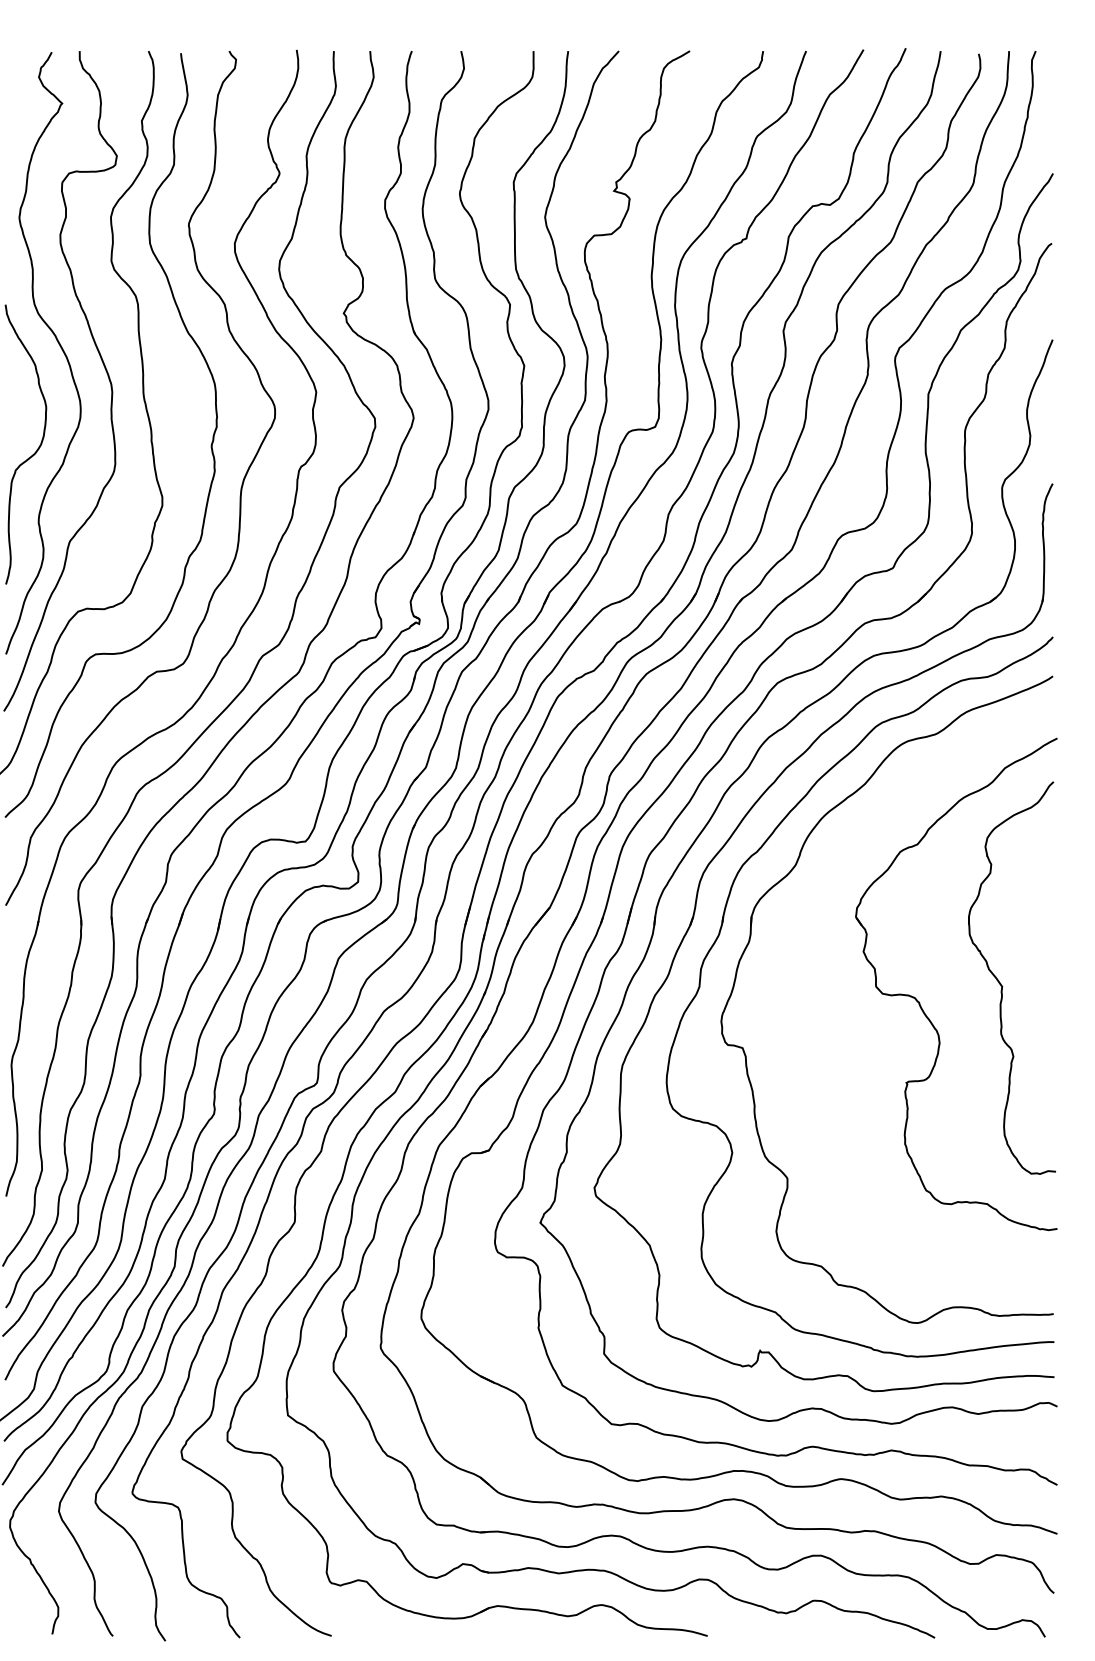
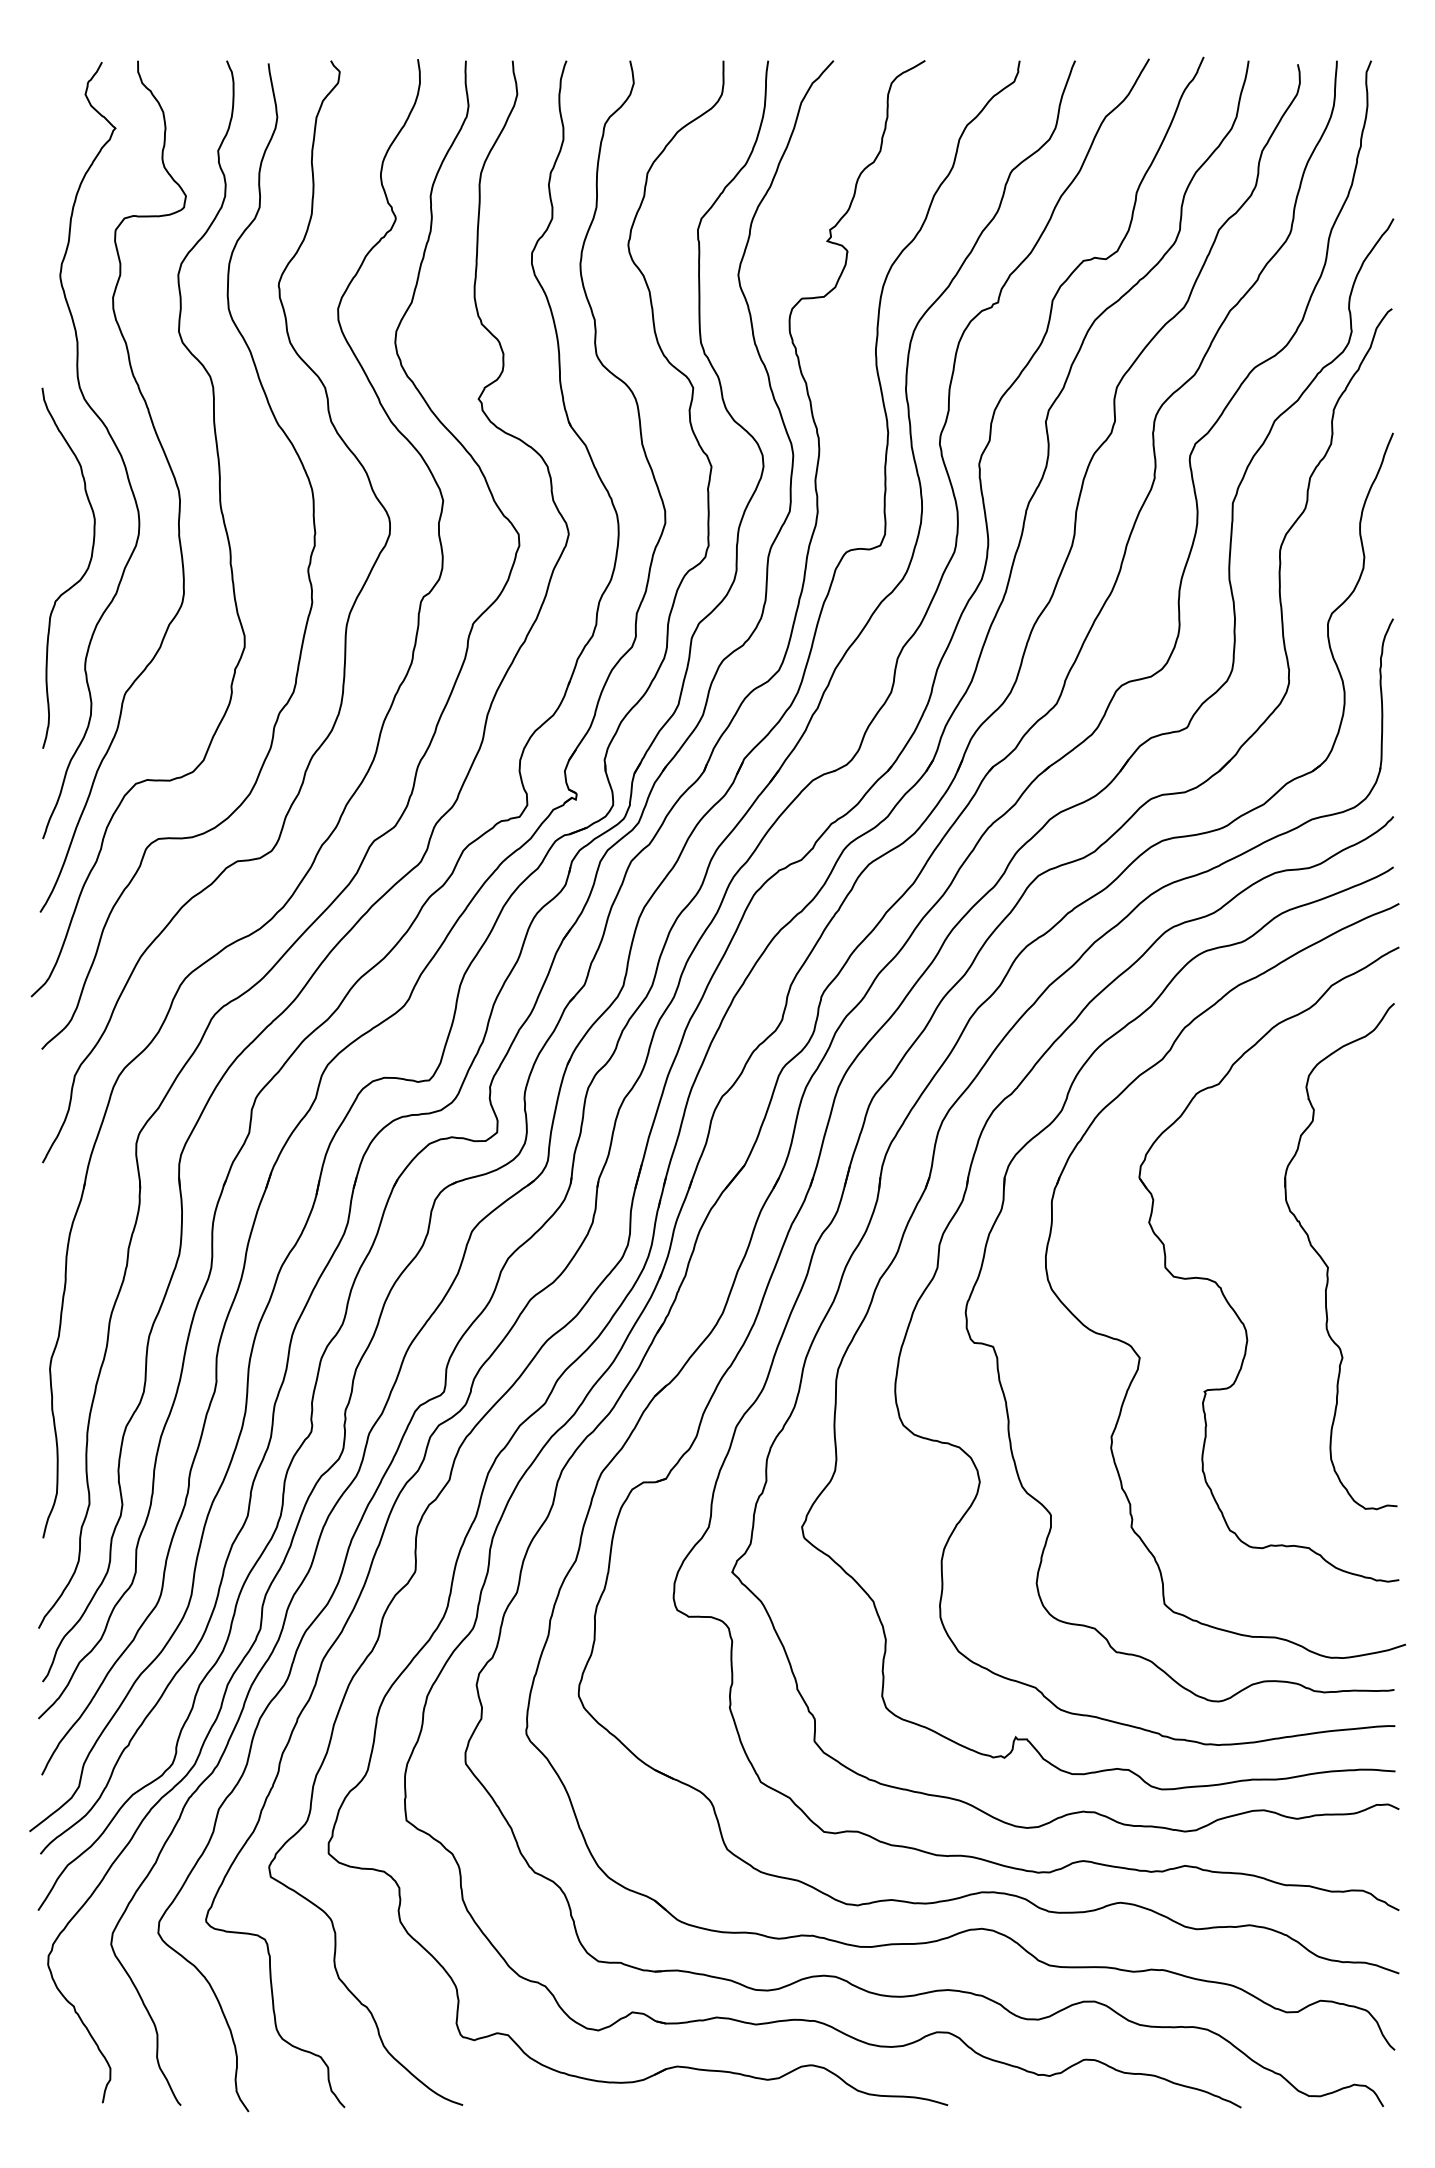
part: (851, 1048) -> (1133, 1347), added

